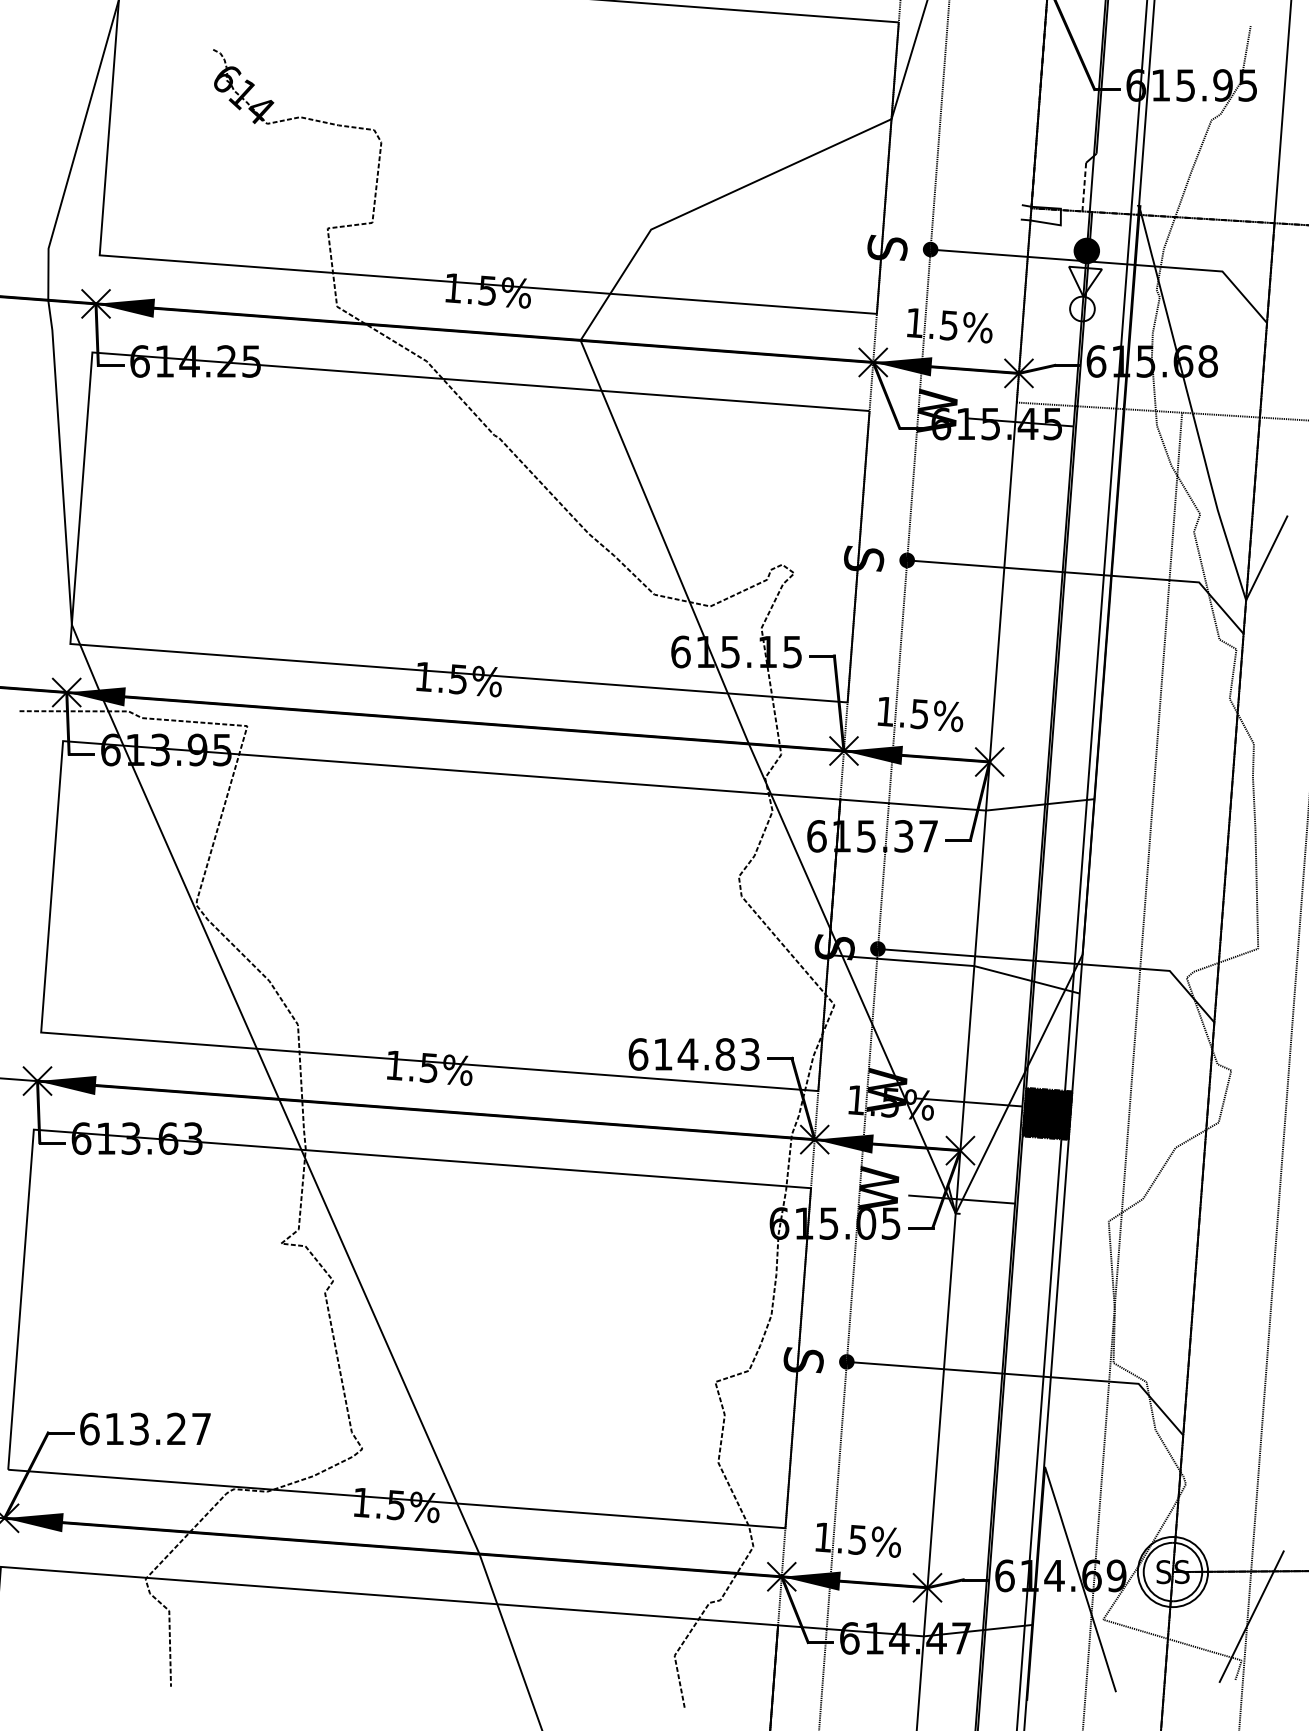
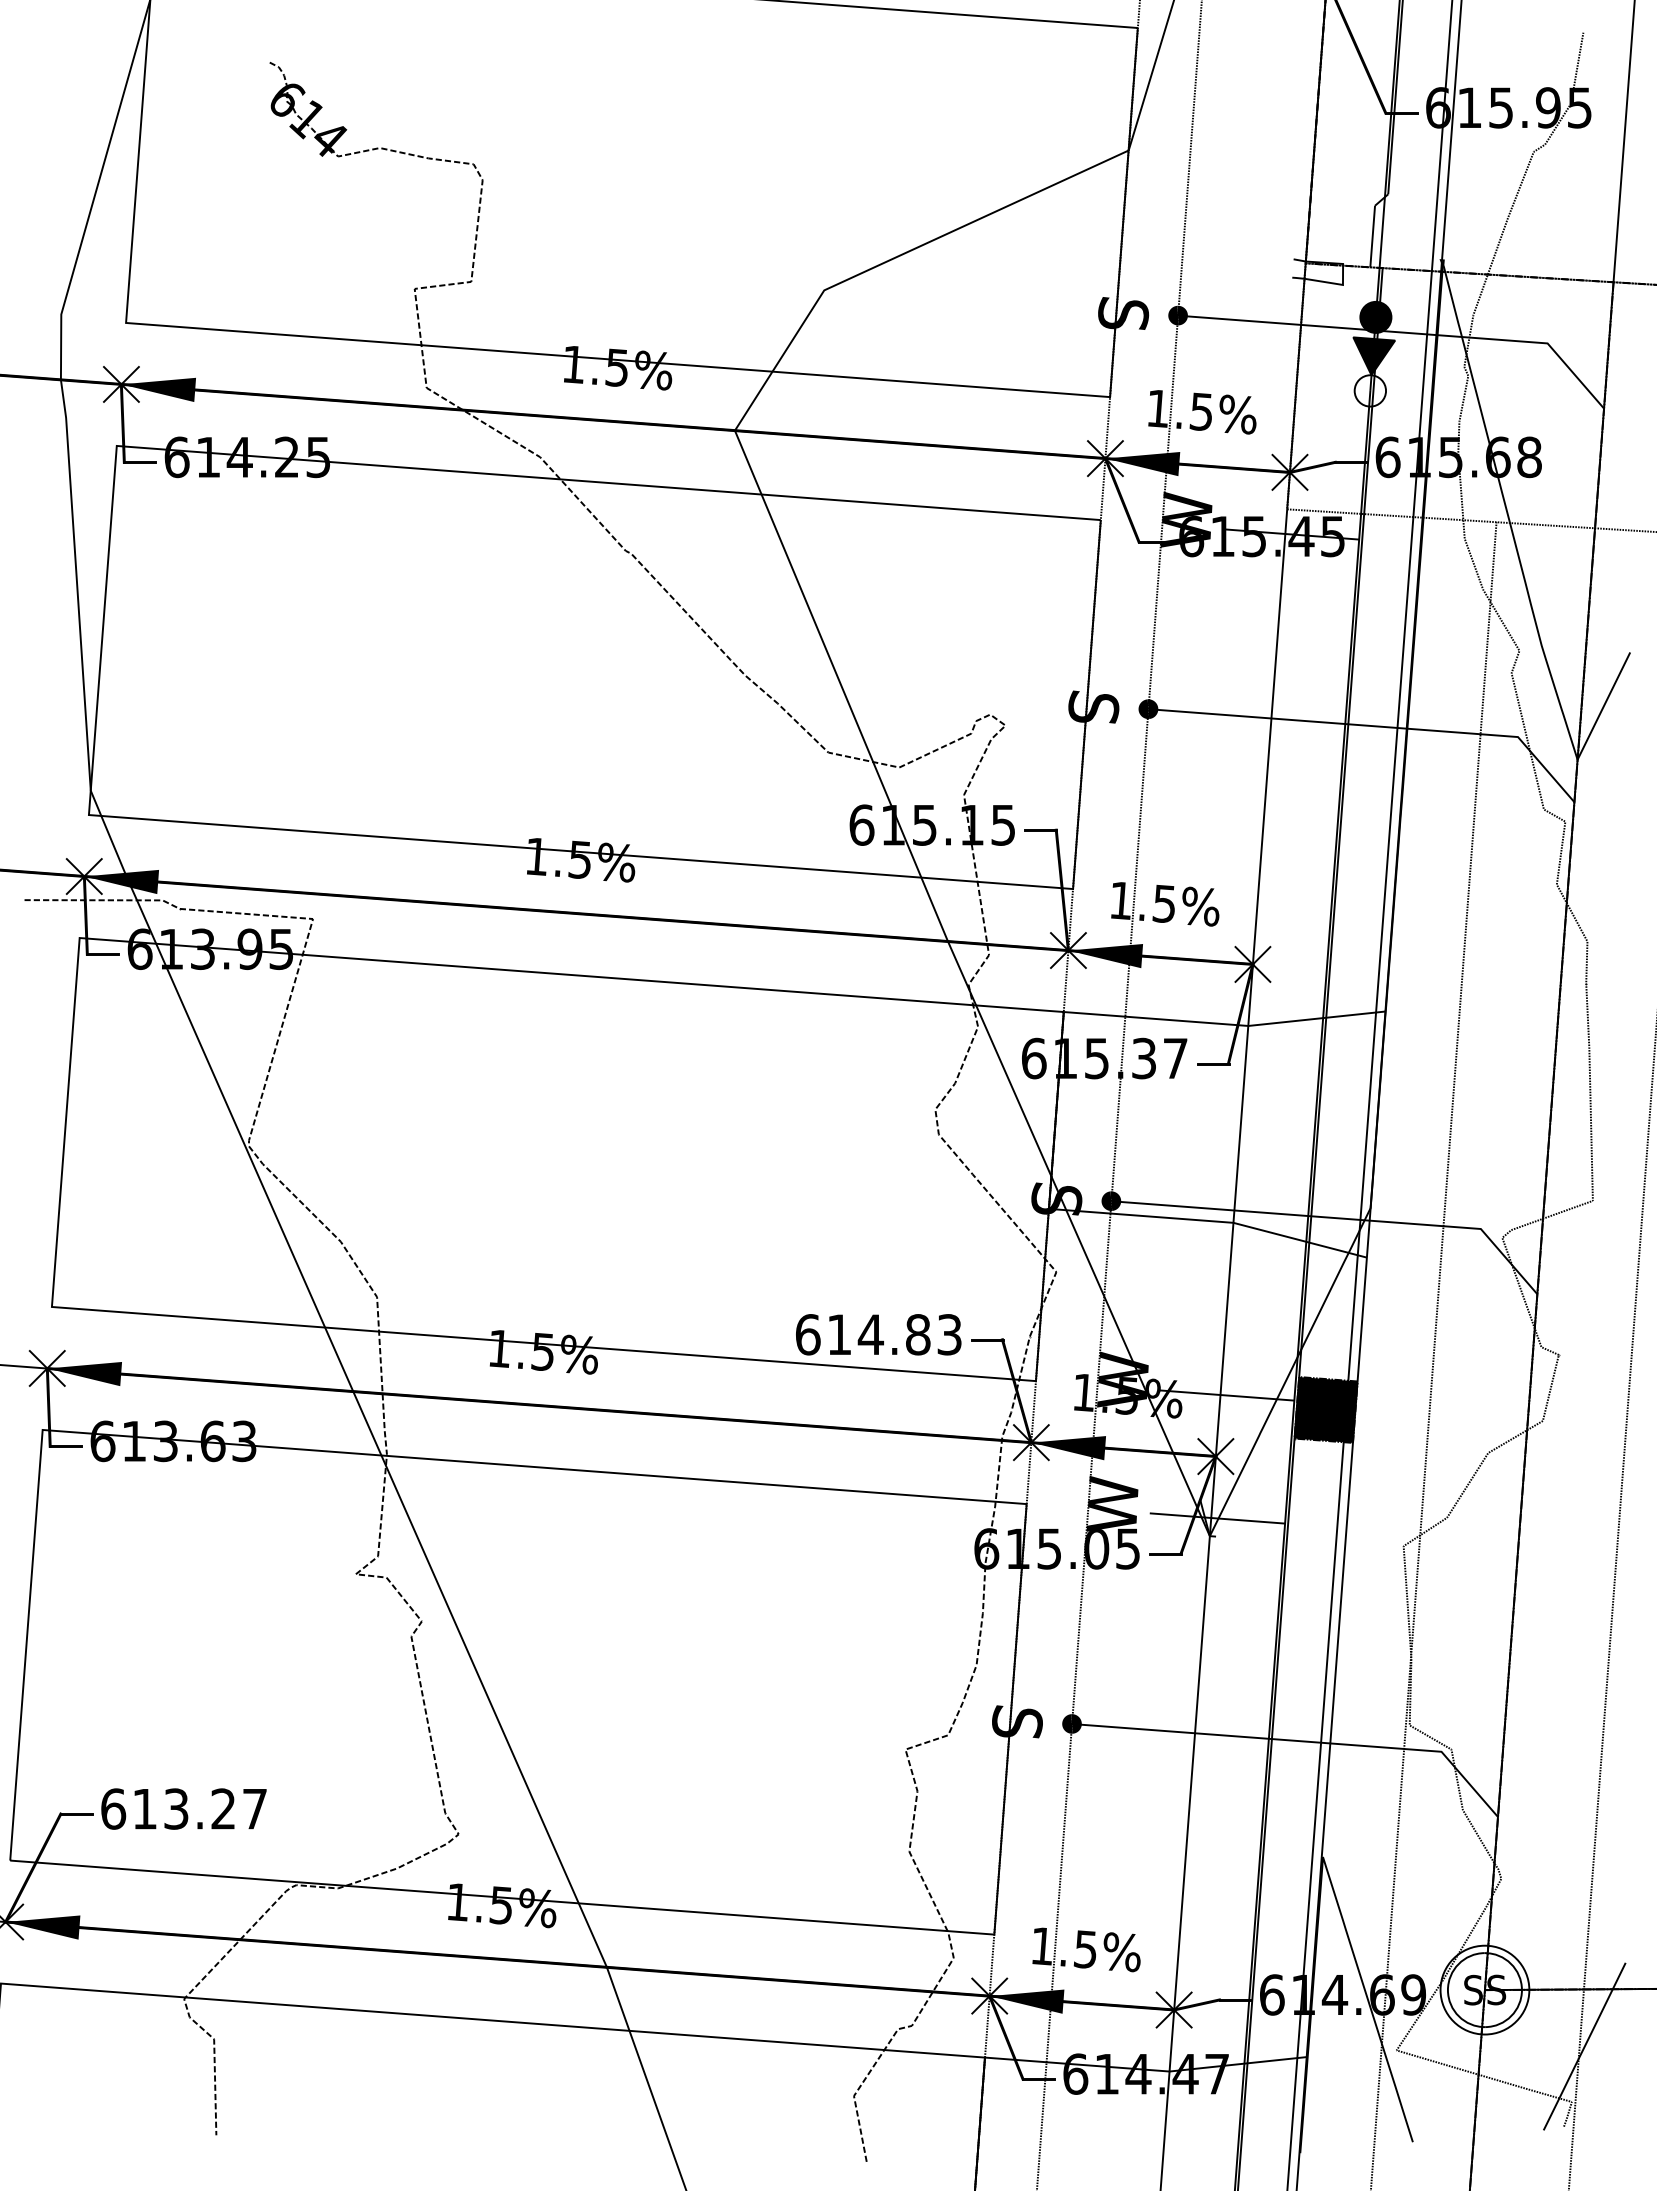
line: (1084, 187) -> (1372, 236), dashed -> solid
fill: (1085, 281) -> (1374, 356), added

